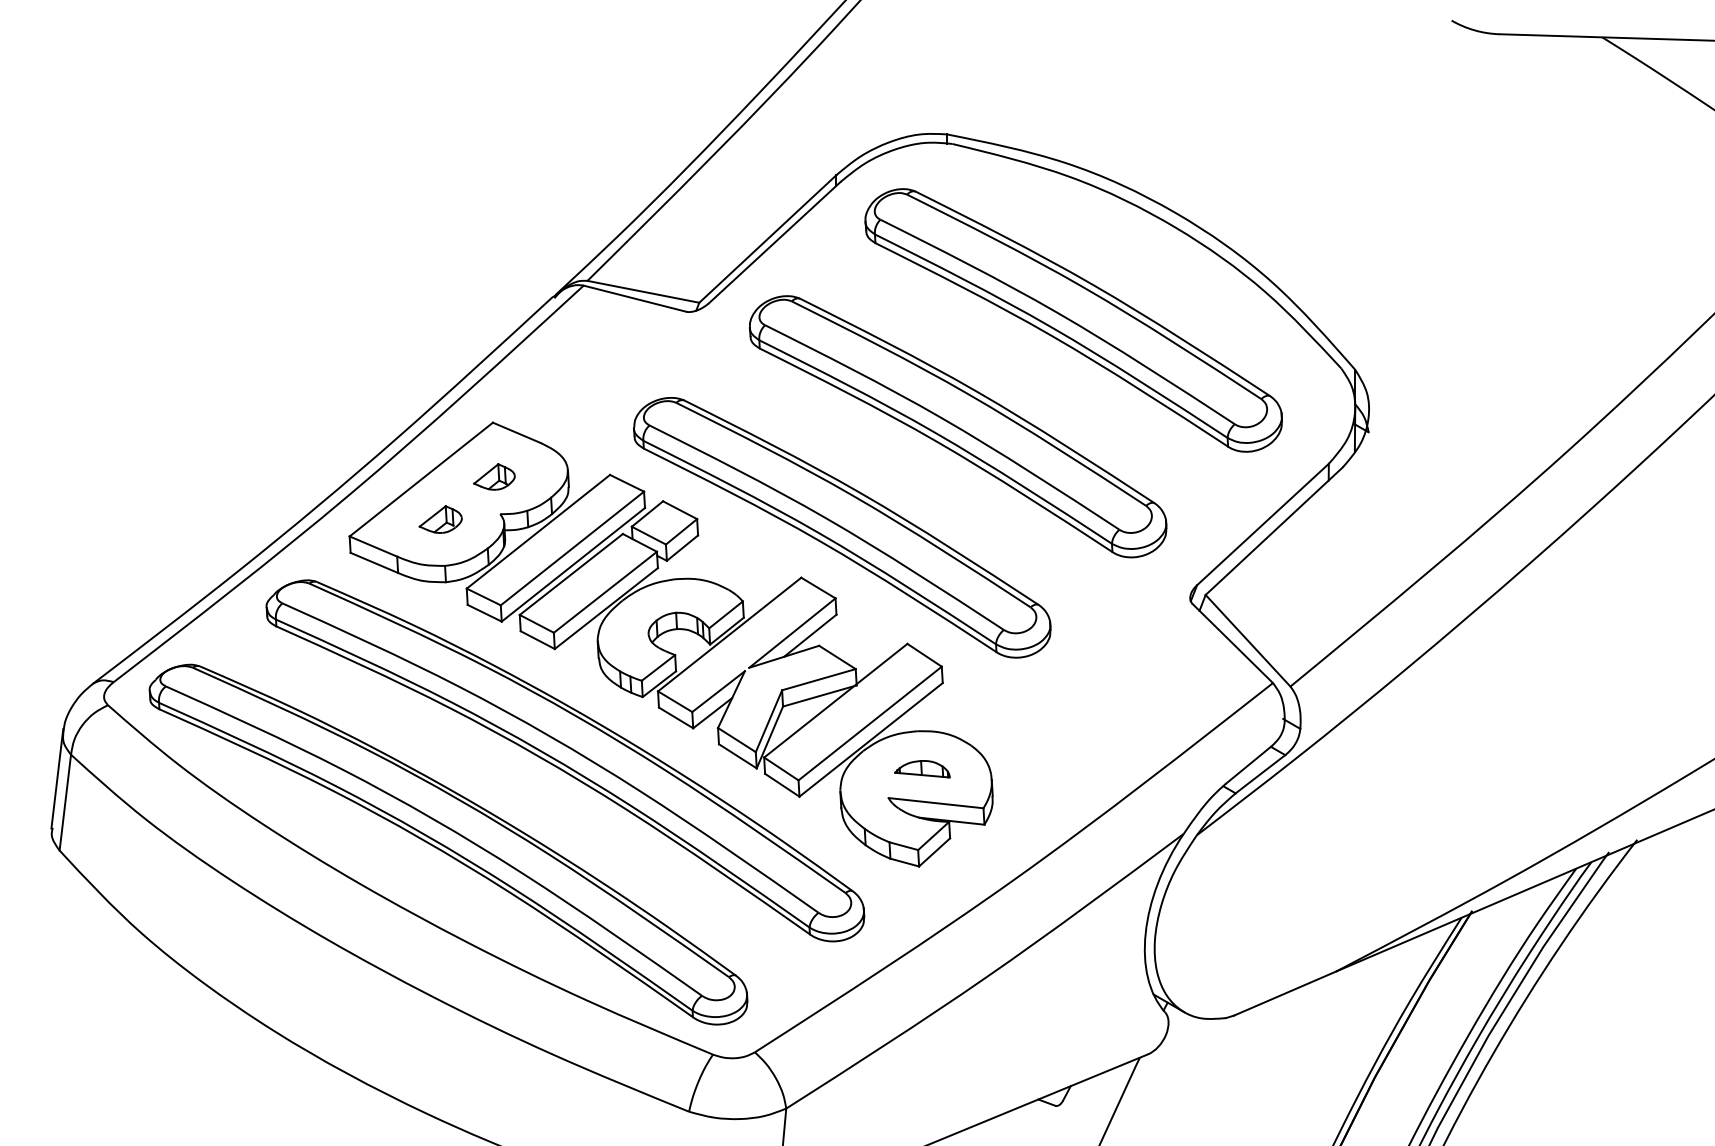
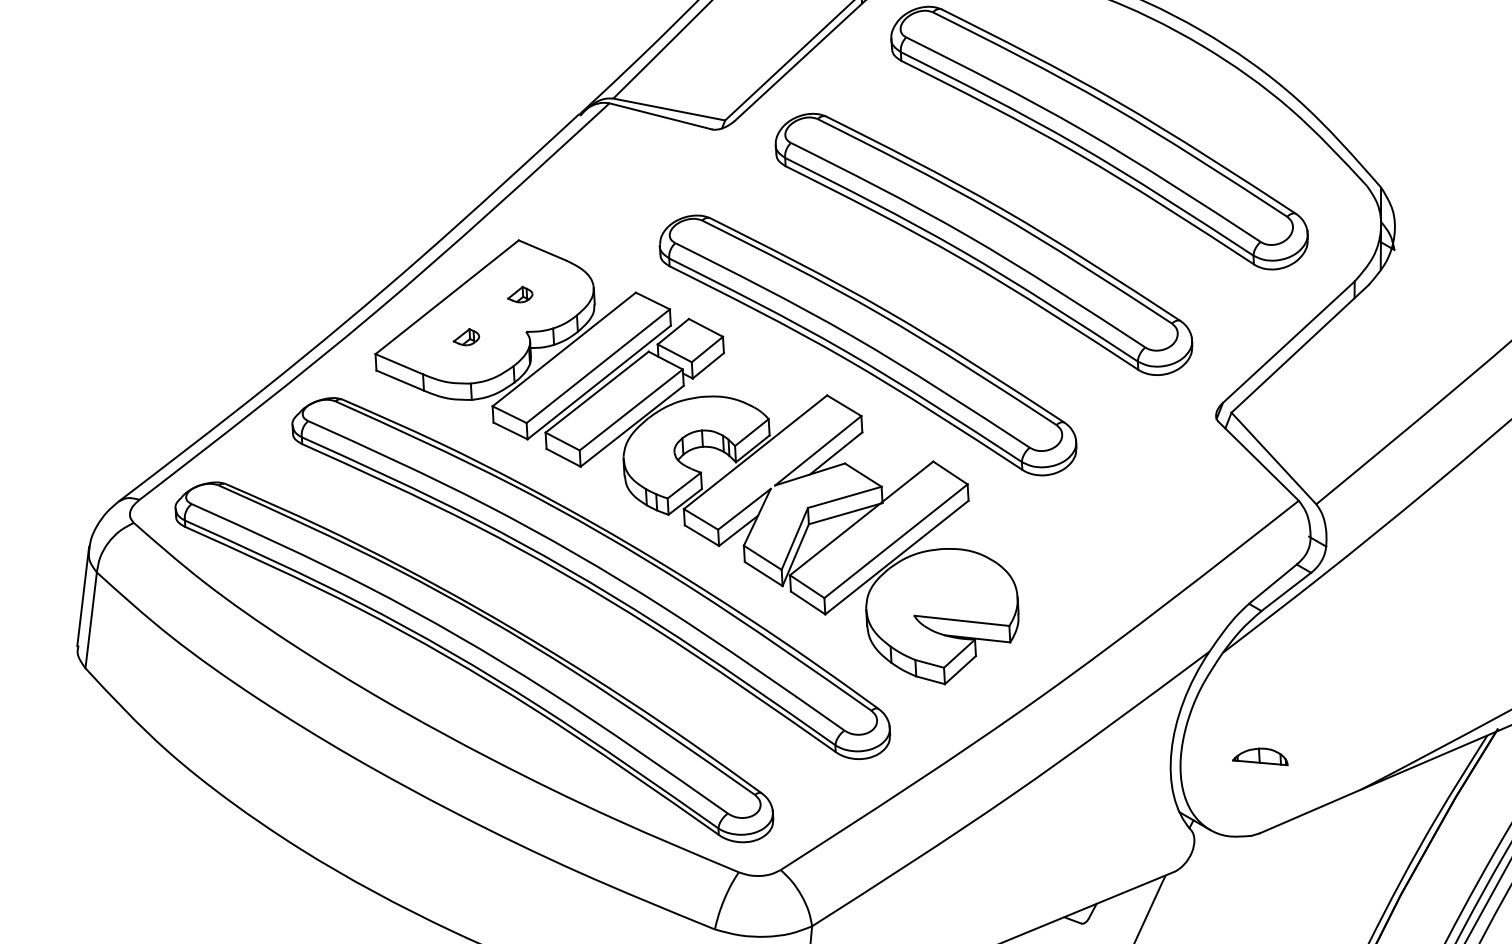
part: (494, 476) -> (520, 294), size x0.6
part: (440, 519) -> (466, 337), size x0.6
part: (922, 769) -> (1260, 757), moved

